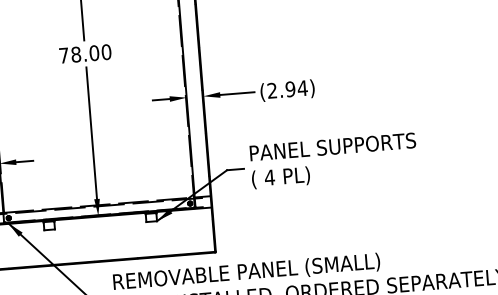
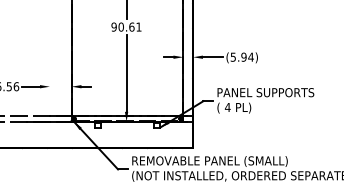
text: (85, 52) -> (126, 26), 78.00 -> 90.61
text: (270, 89) -> (232, 56), (2.94) -> (5.94)

